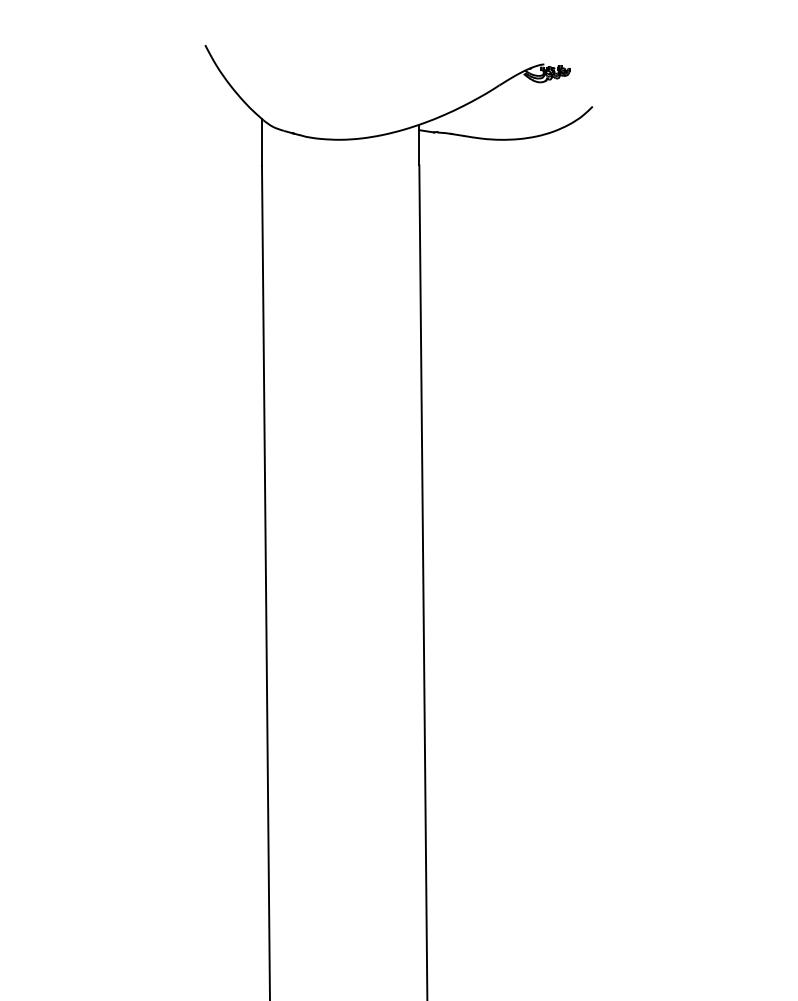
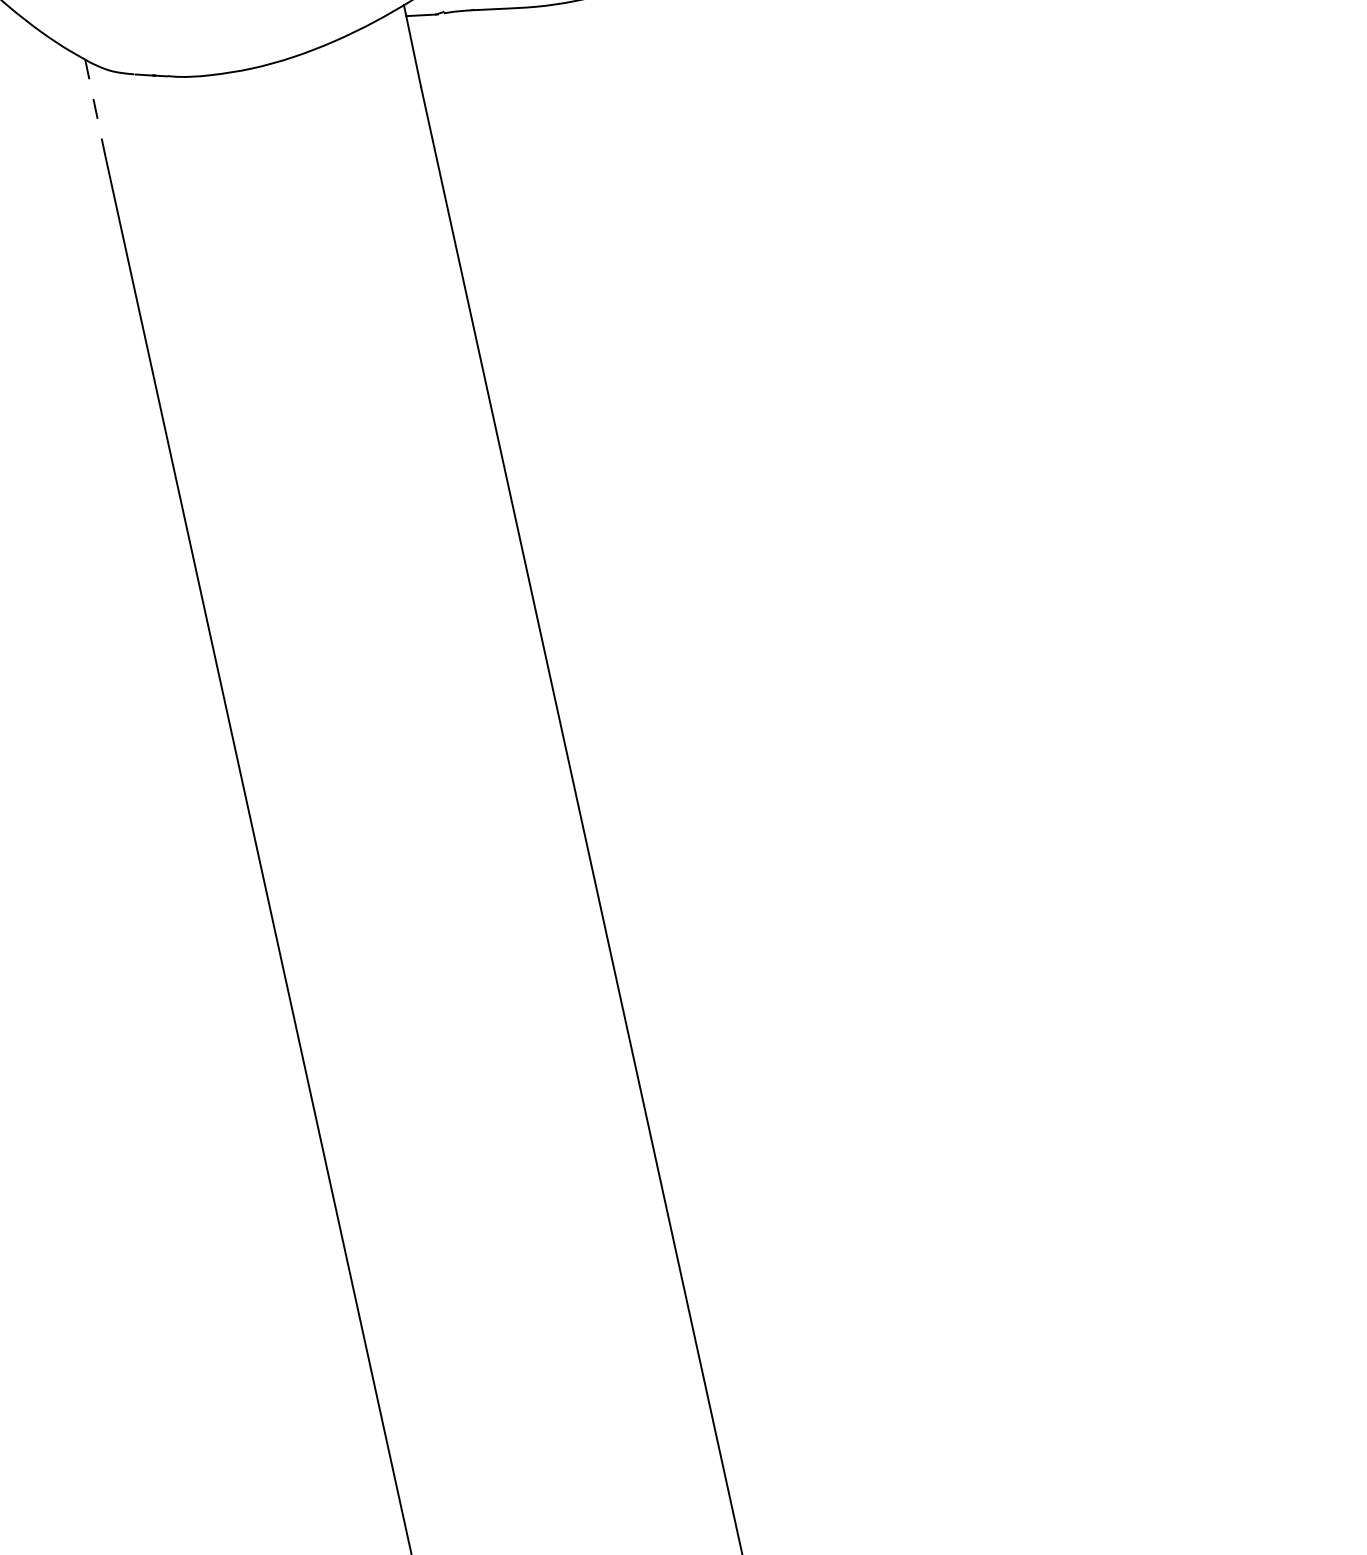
line: (261, 142) -> (94, 107), solid -> dashed

